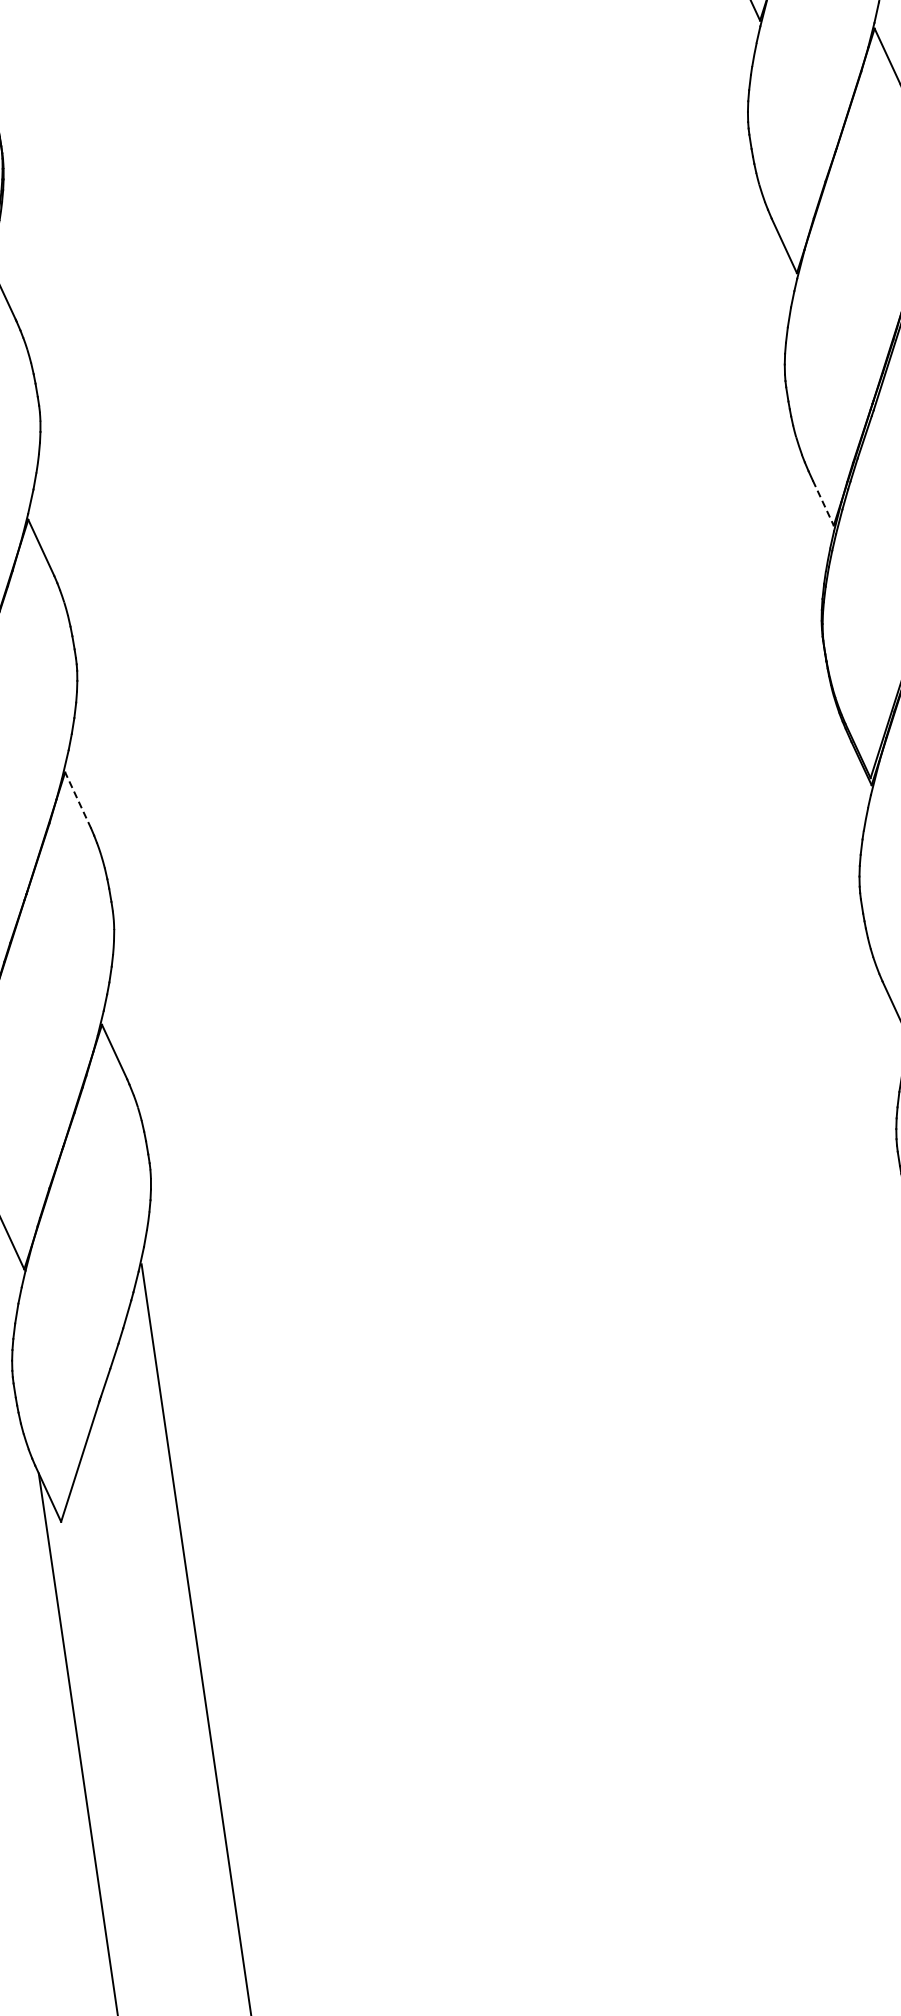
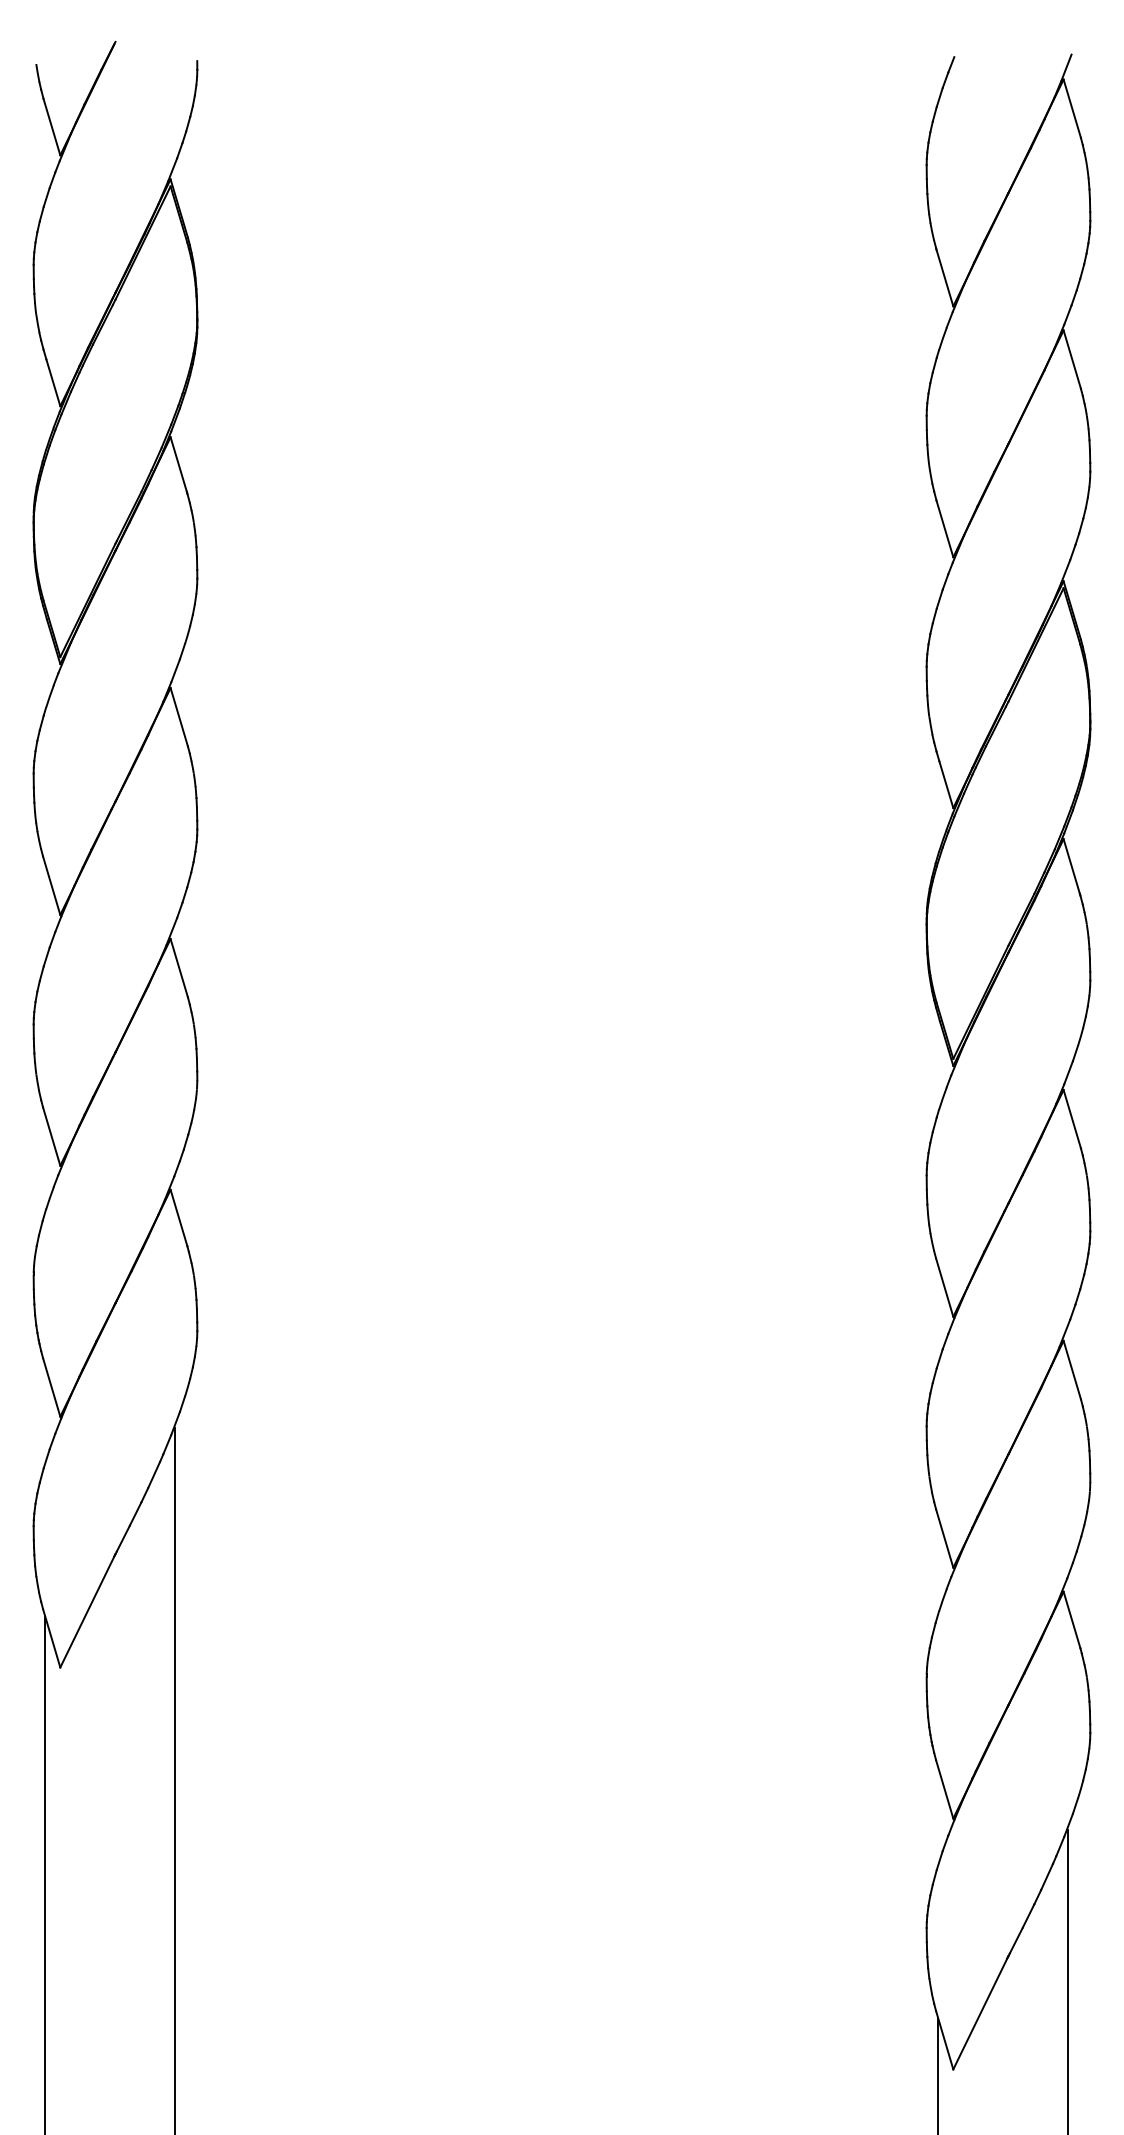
line: (823, 503) -> (946, 785), dashed -> solid
line: (78, 799) -> (179, 967), dashed -> solid

